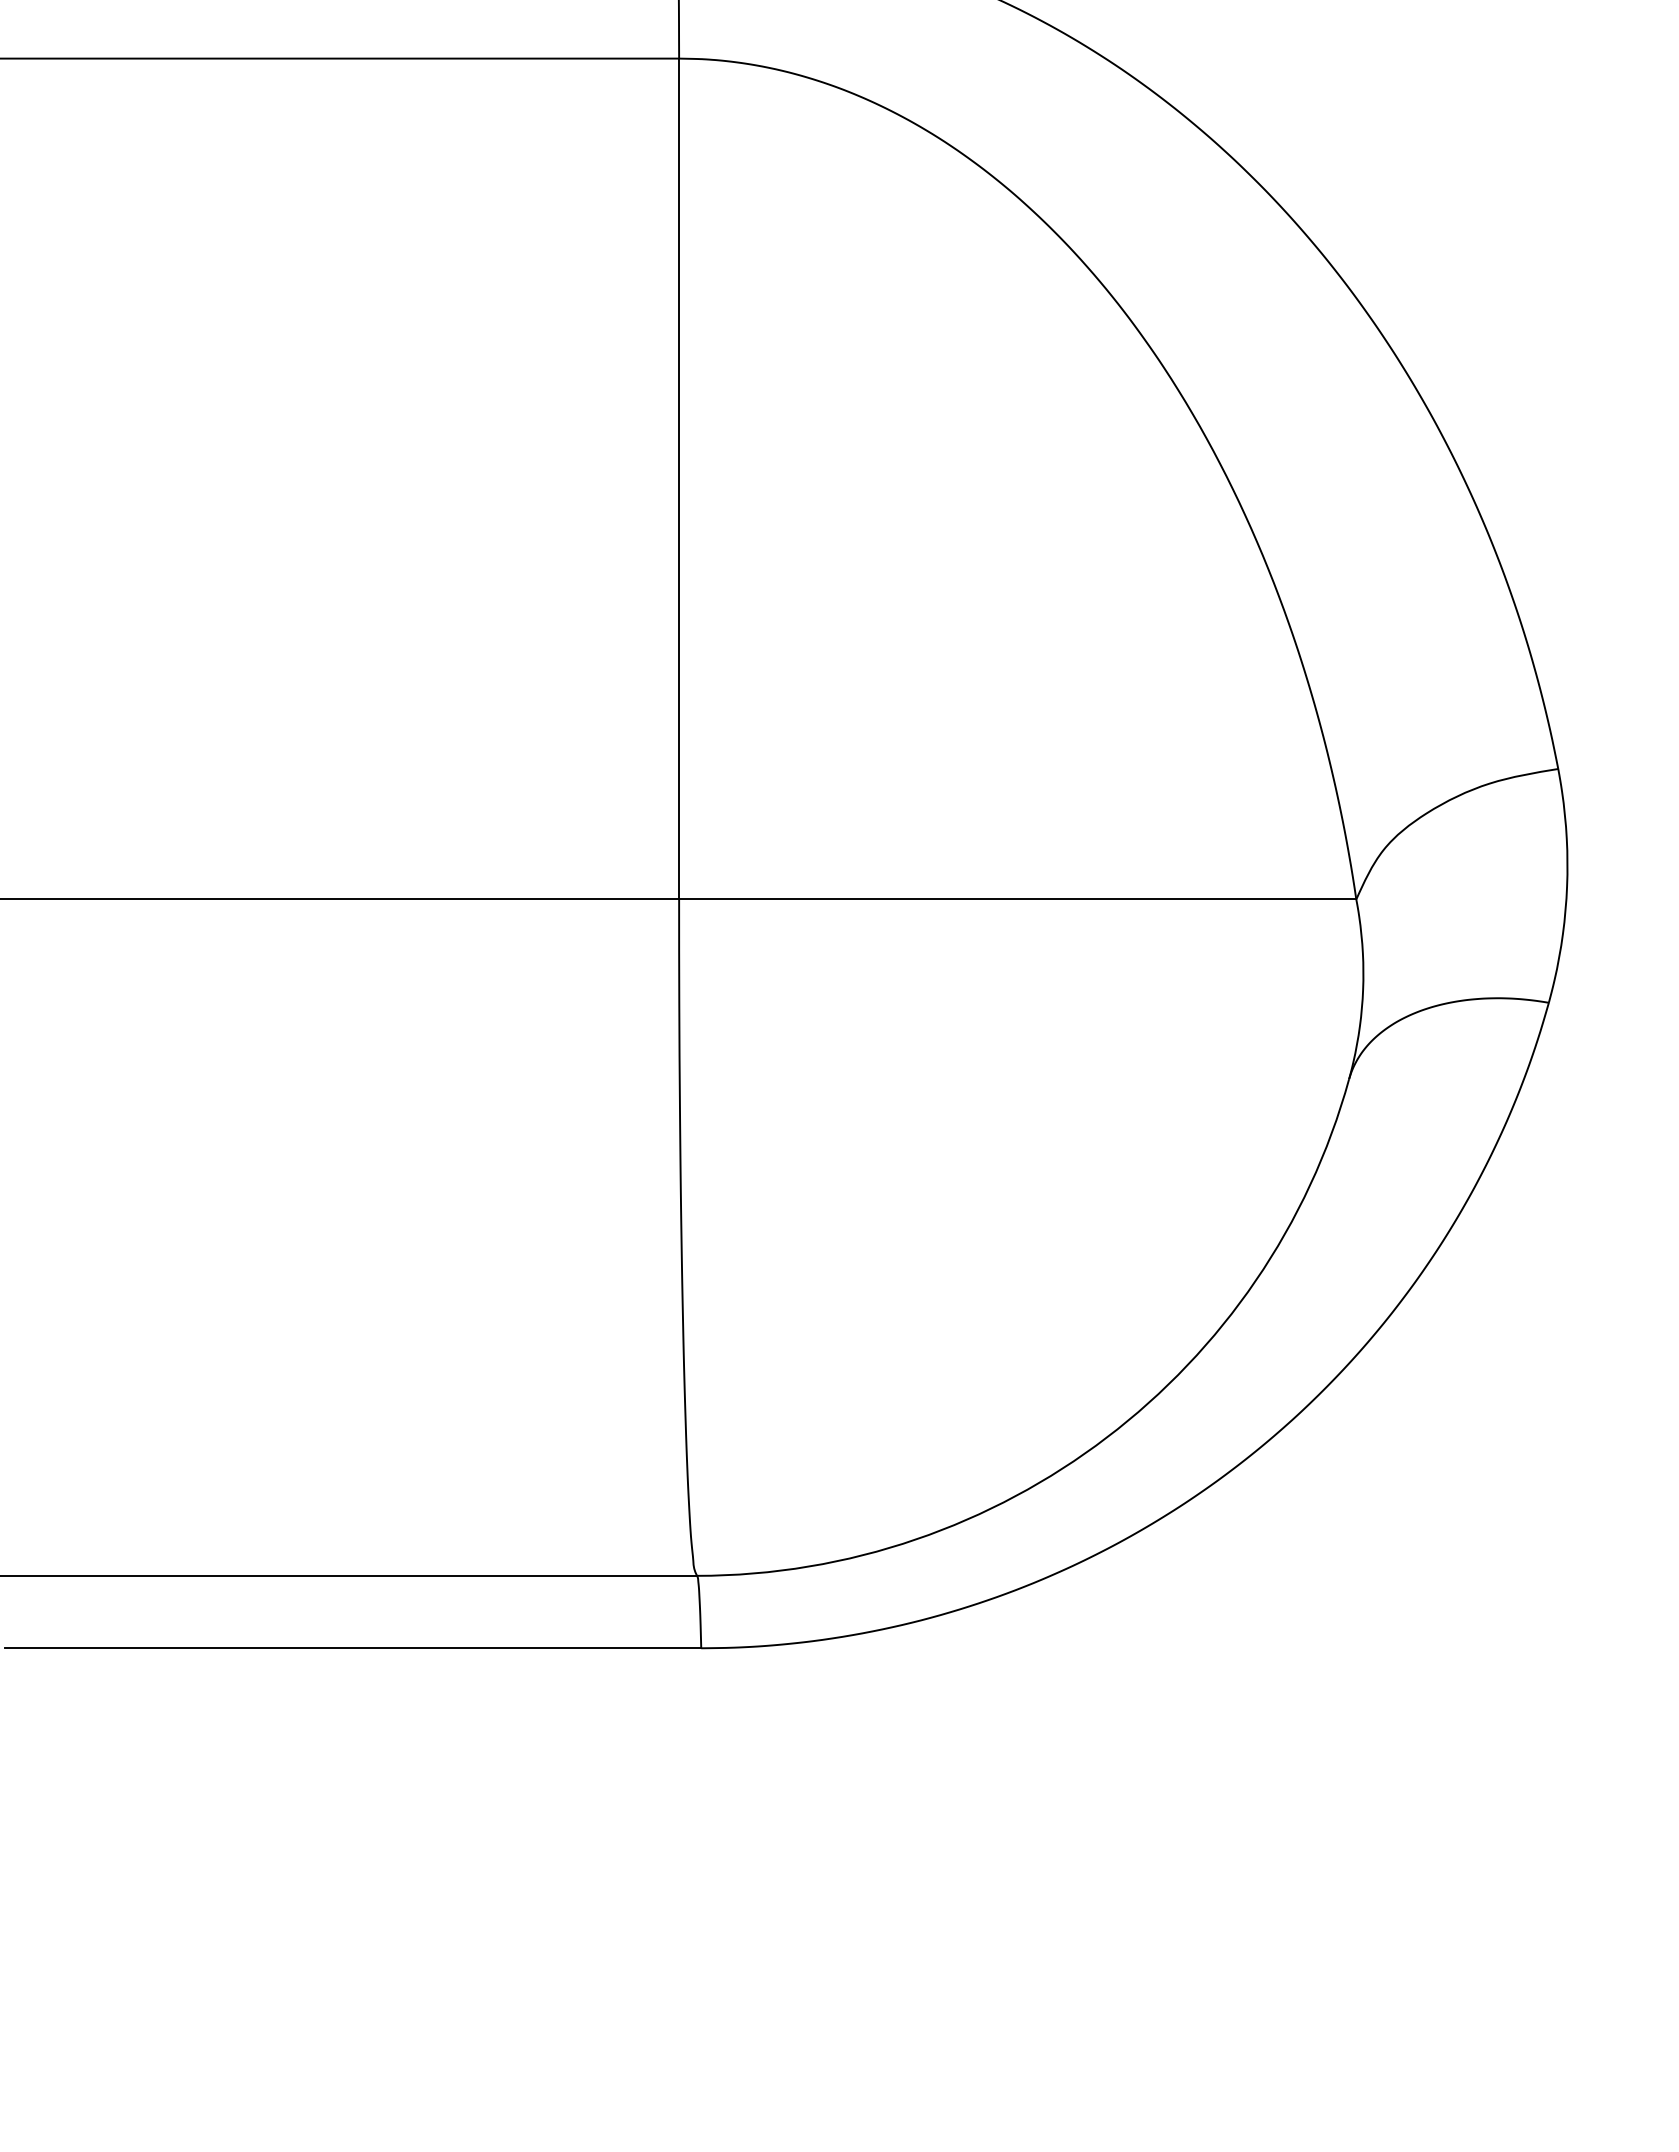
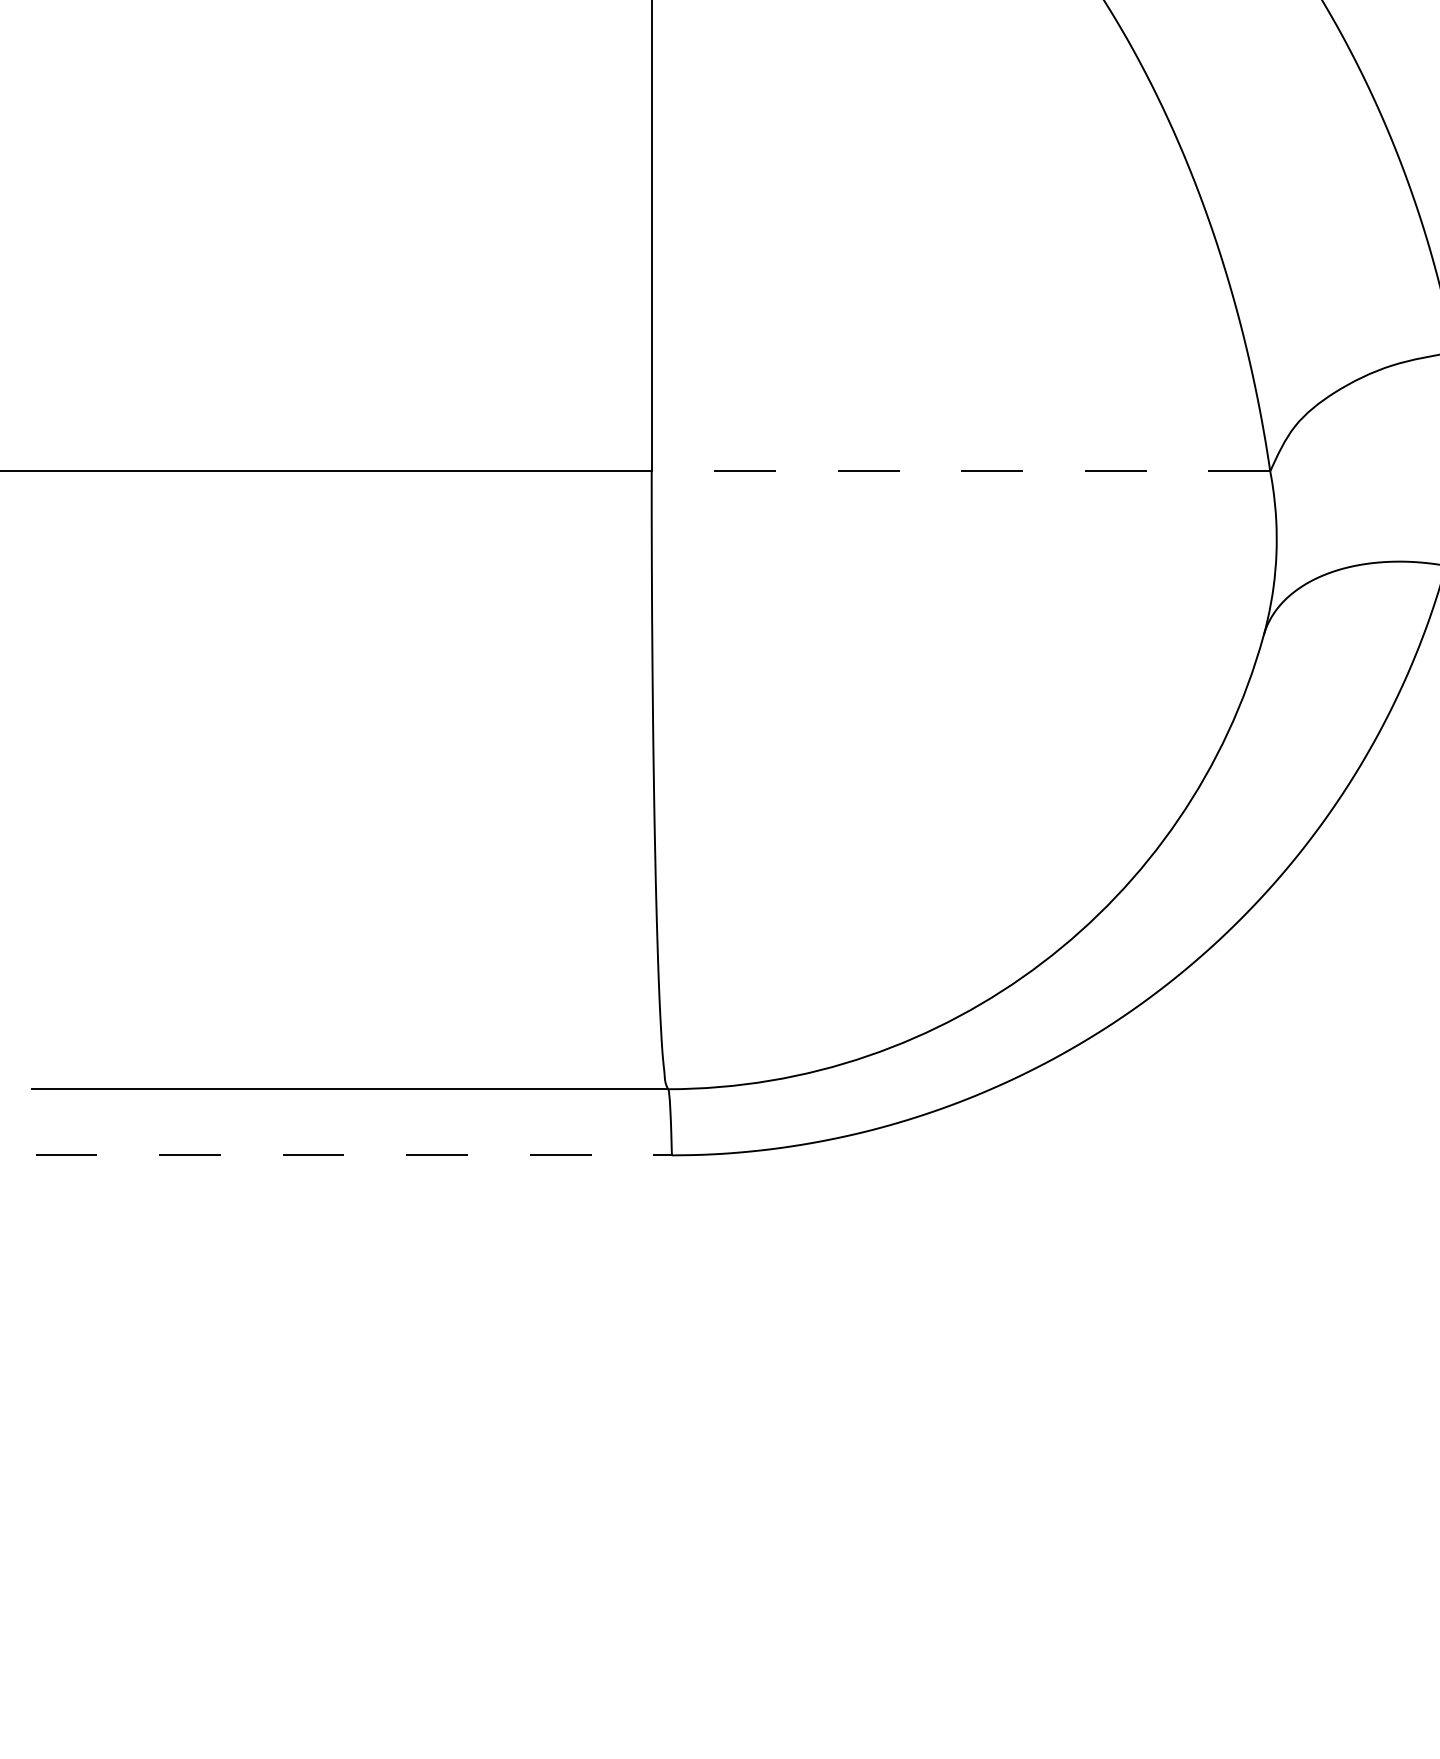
line: (1017, 899) -> (960, 471), solid -> dashed
line: (353, 1648) -> (354, 1155), solid -> dashed

